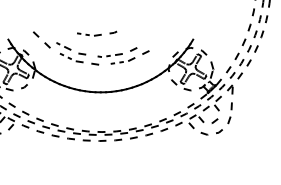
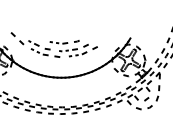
part: (97, 33) -> (64, 42), moved

